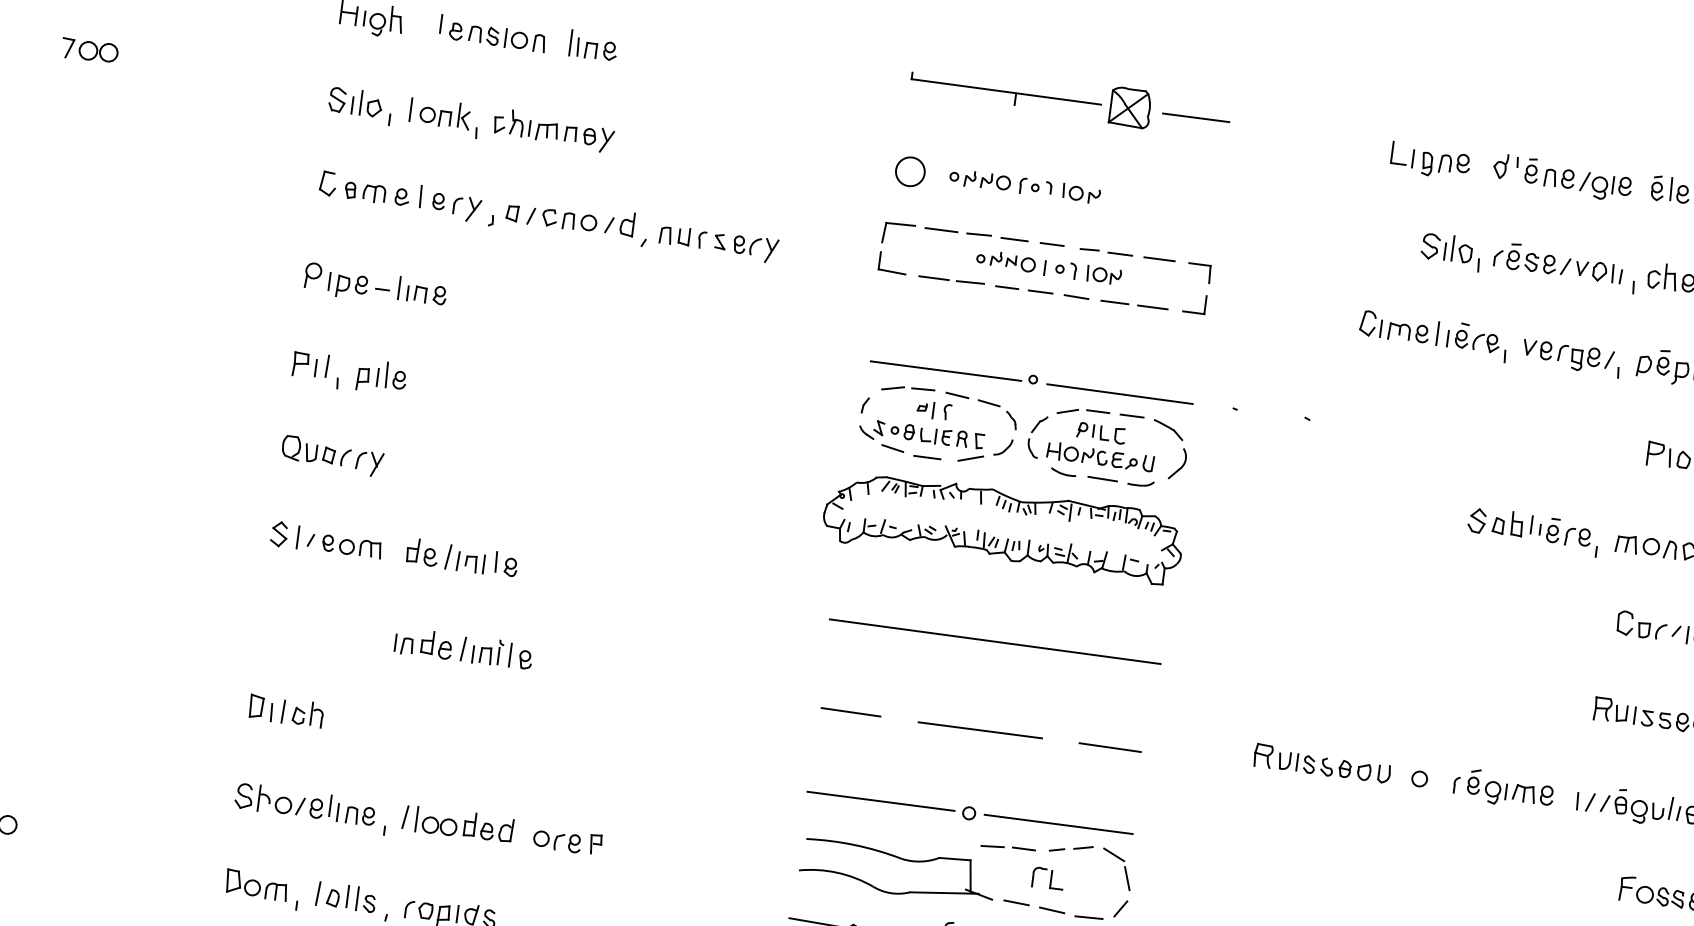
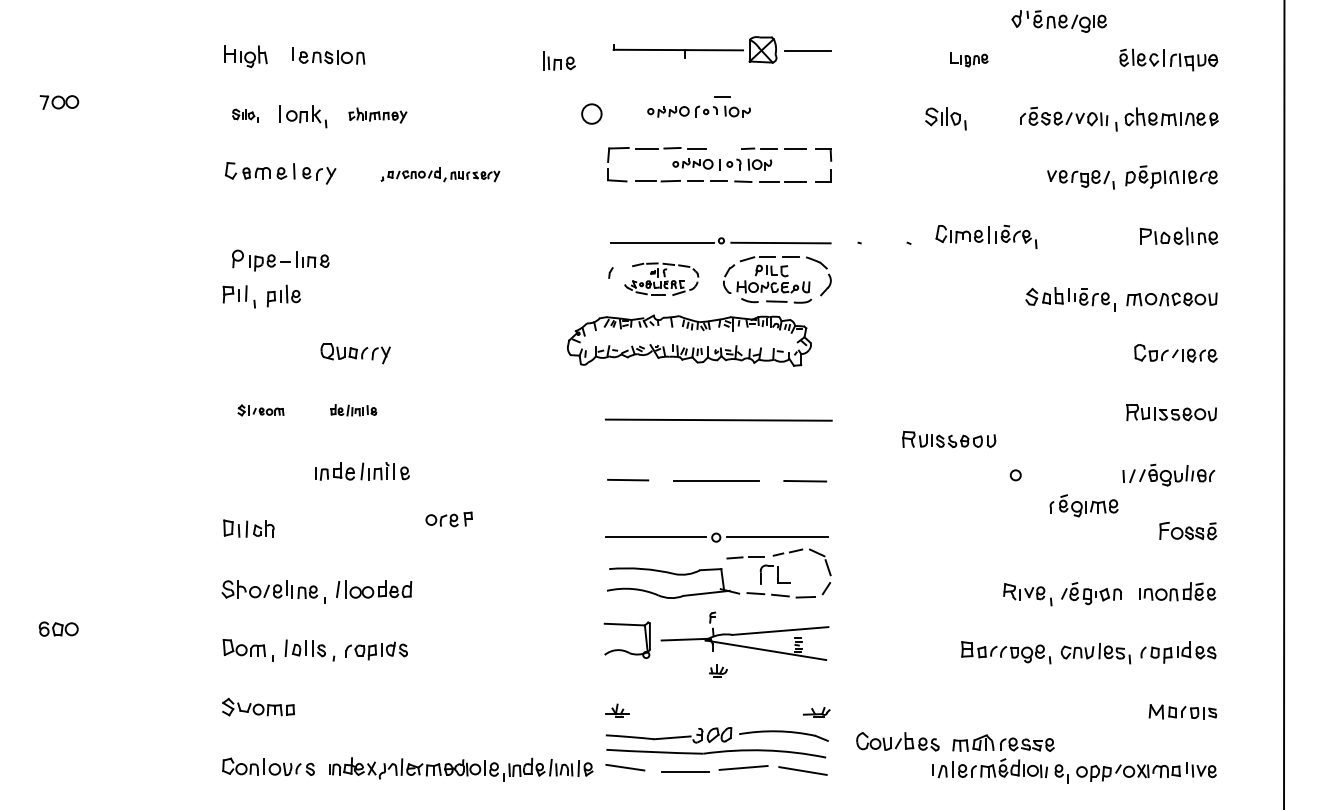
part: (594, 44) -> (559, 60), moved
part: (359, 105) -> (245, 115), size x0.6
part: (553, 130) -> (377, 115), size x0.7
part: (1431, 161) -> (969, 59), size x0.7
circle: (909, 170) -> (591, 113), moved
part: (1561, 178) -> (1058, 21), moved
part: (634, 228) -> (440, 174), size x0.6
line: (1052, 244) -> (722, 96), moved
part: (1450, 251) -> (945, 118), moved
part: (375, 286) -> (280, 260), moved
part: (1433, 335) -> (986, 236), moved
part: (938, 423) -> (661, 278), size x0.7
part: (332, 456) -> (355, 353), moved
part: (1003, 527) -> (689, 340), moved
part: (325, 540) -> (260, 410), size x0.6
part: (462, 556) -> (353, 409), size x0.6
part: (1323, 762) -> (949, 438), moved
part: (1502, 788) -> (1083, 505), moved
part: (566, 841) -> (448, 519), moved
part: (1047, 878) -> (774, 574), size x1.4

